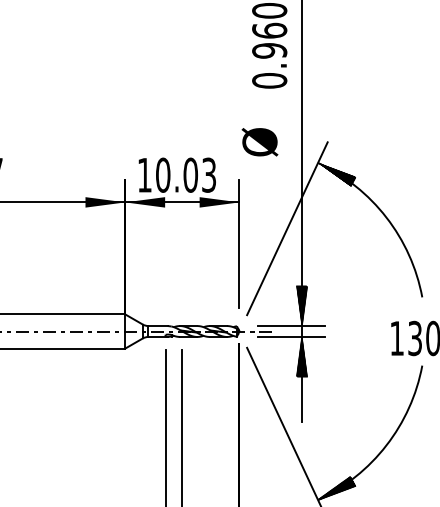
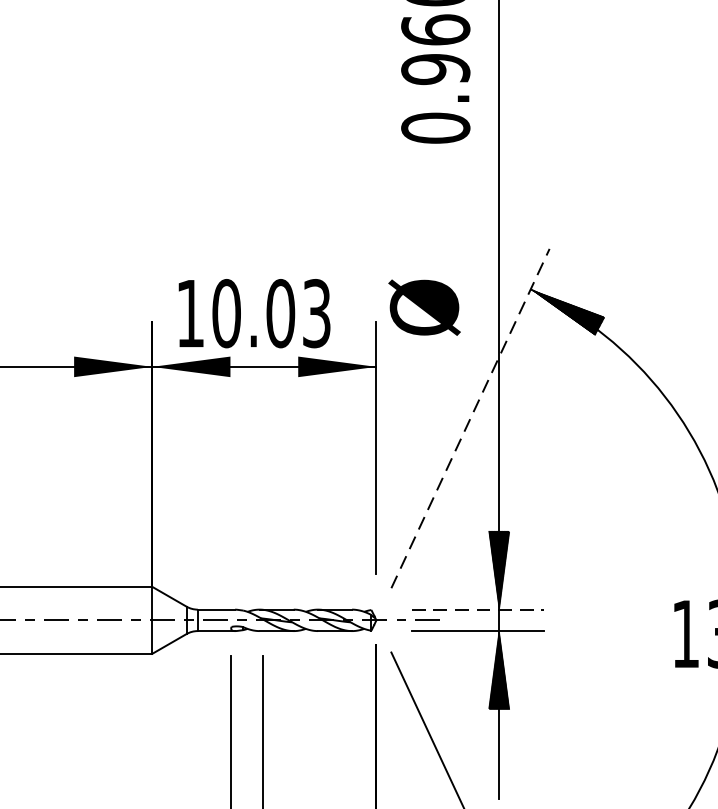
text: (259, 142) -> (423, 308), moved
line: (287, 228) -> (470, 418), solid -> dashed
line: (291, 326) -> (478, 610), solid -> dashed

